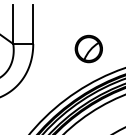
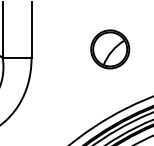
part: (88, 48) -> (109, 48), moved

